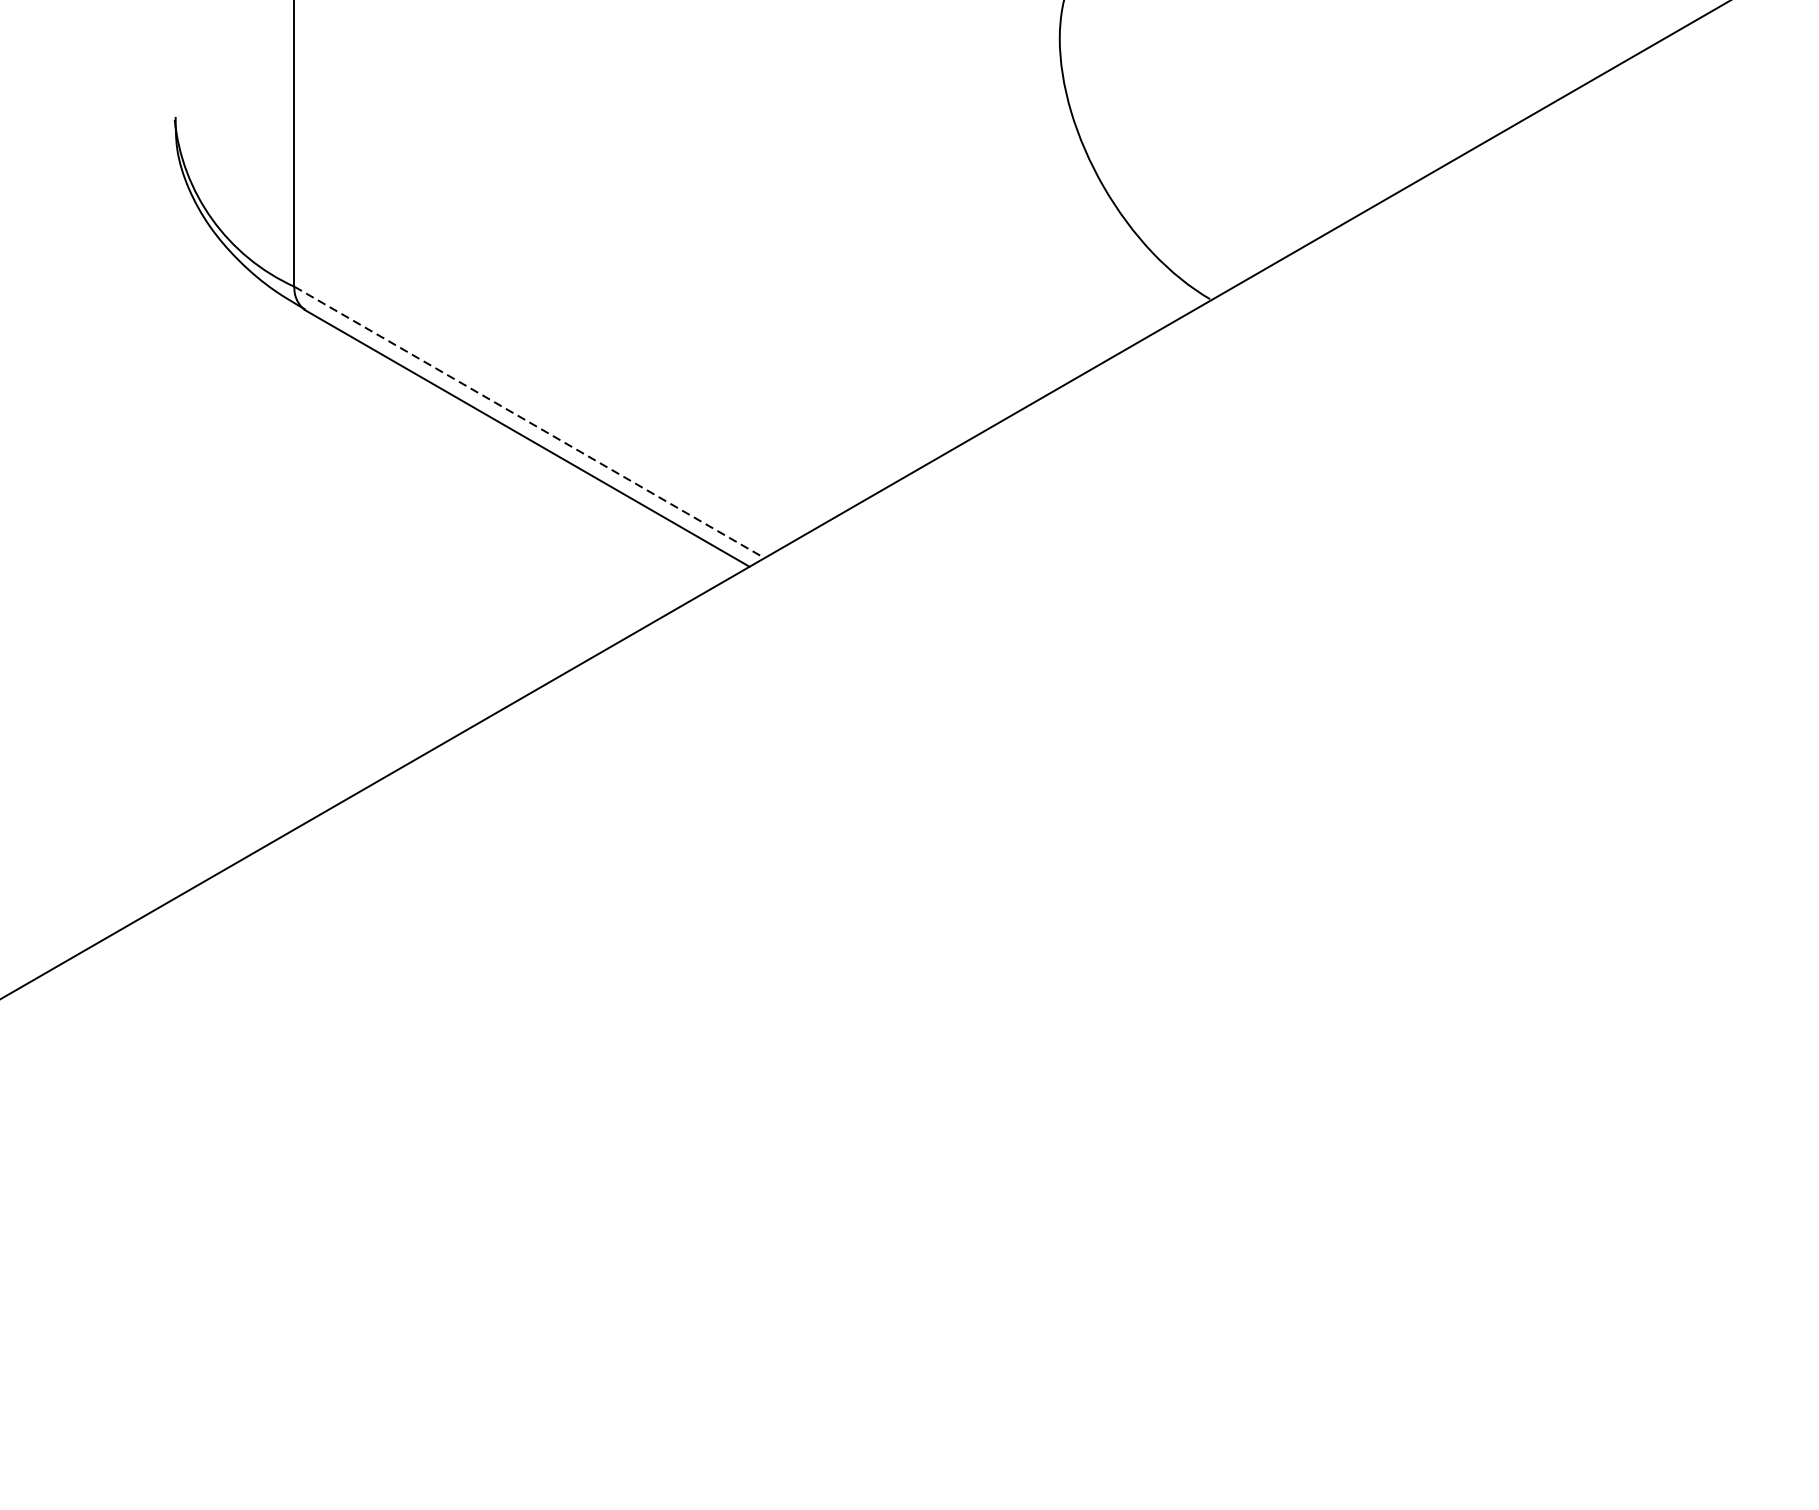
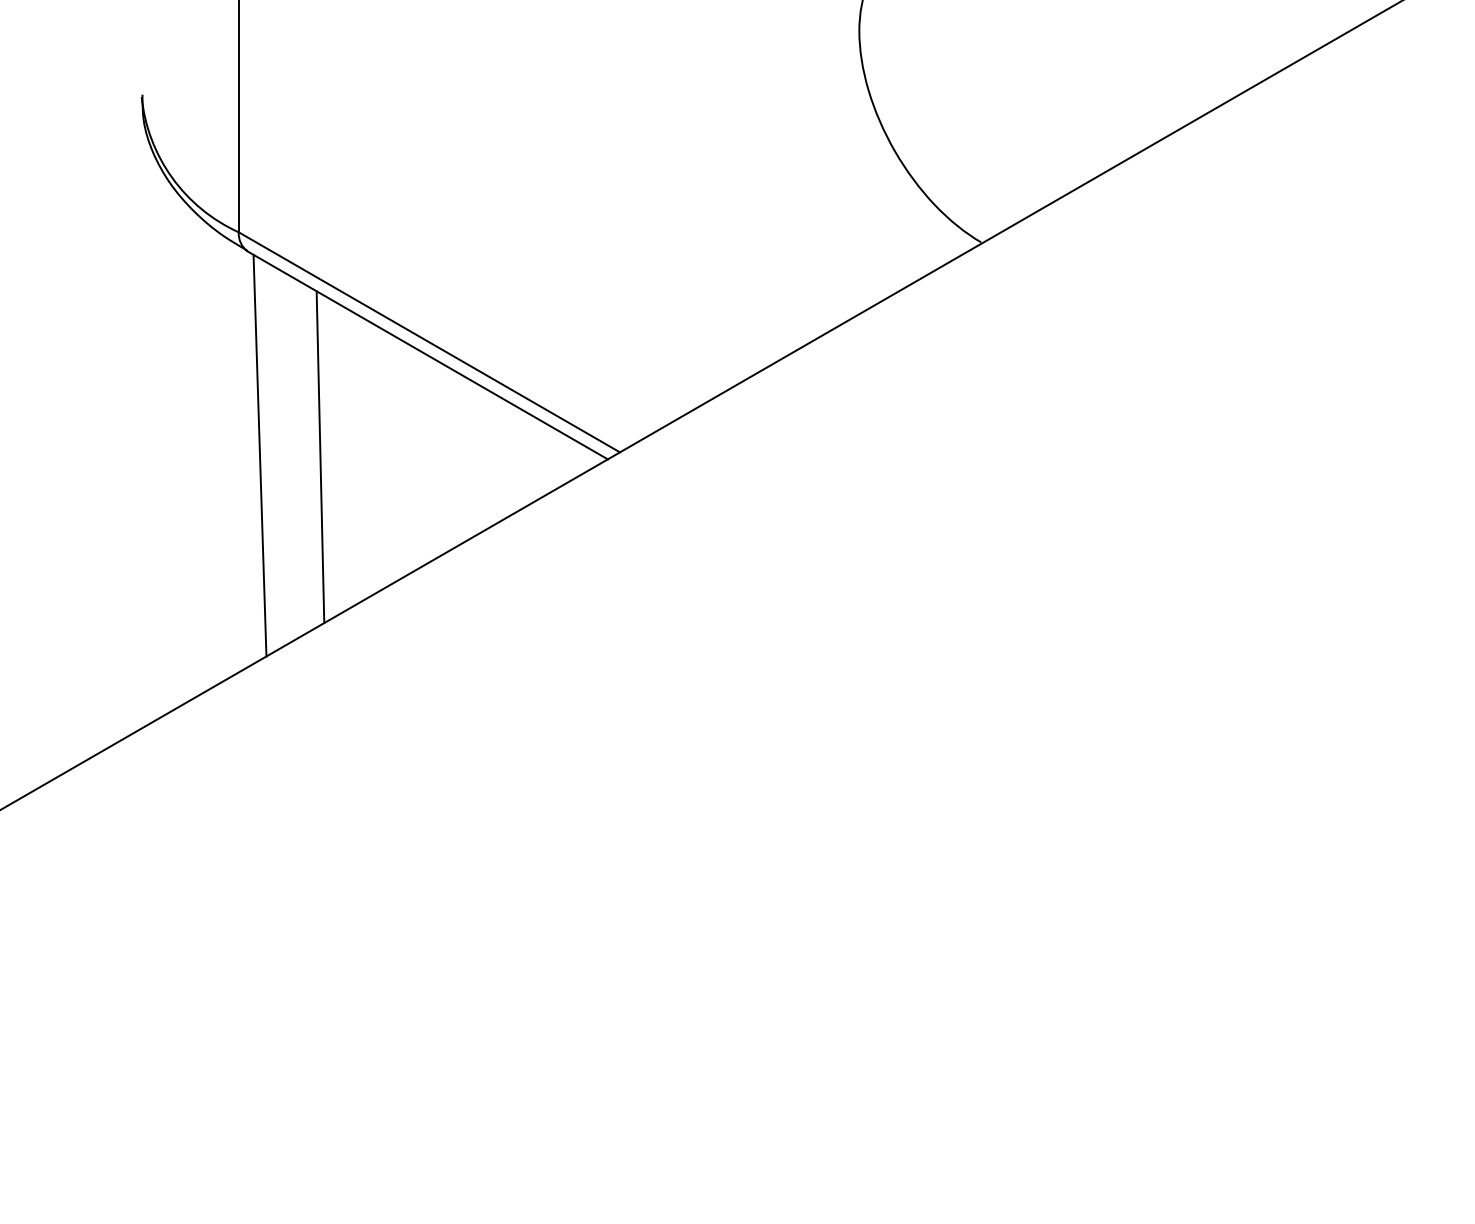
line: (529, 422) -> (429, 342), dashed -> solid
line: (319, 561) -> (259, 455), added
line: (395, 564) -> (320, 457), added

